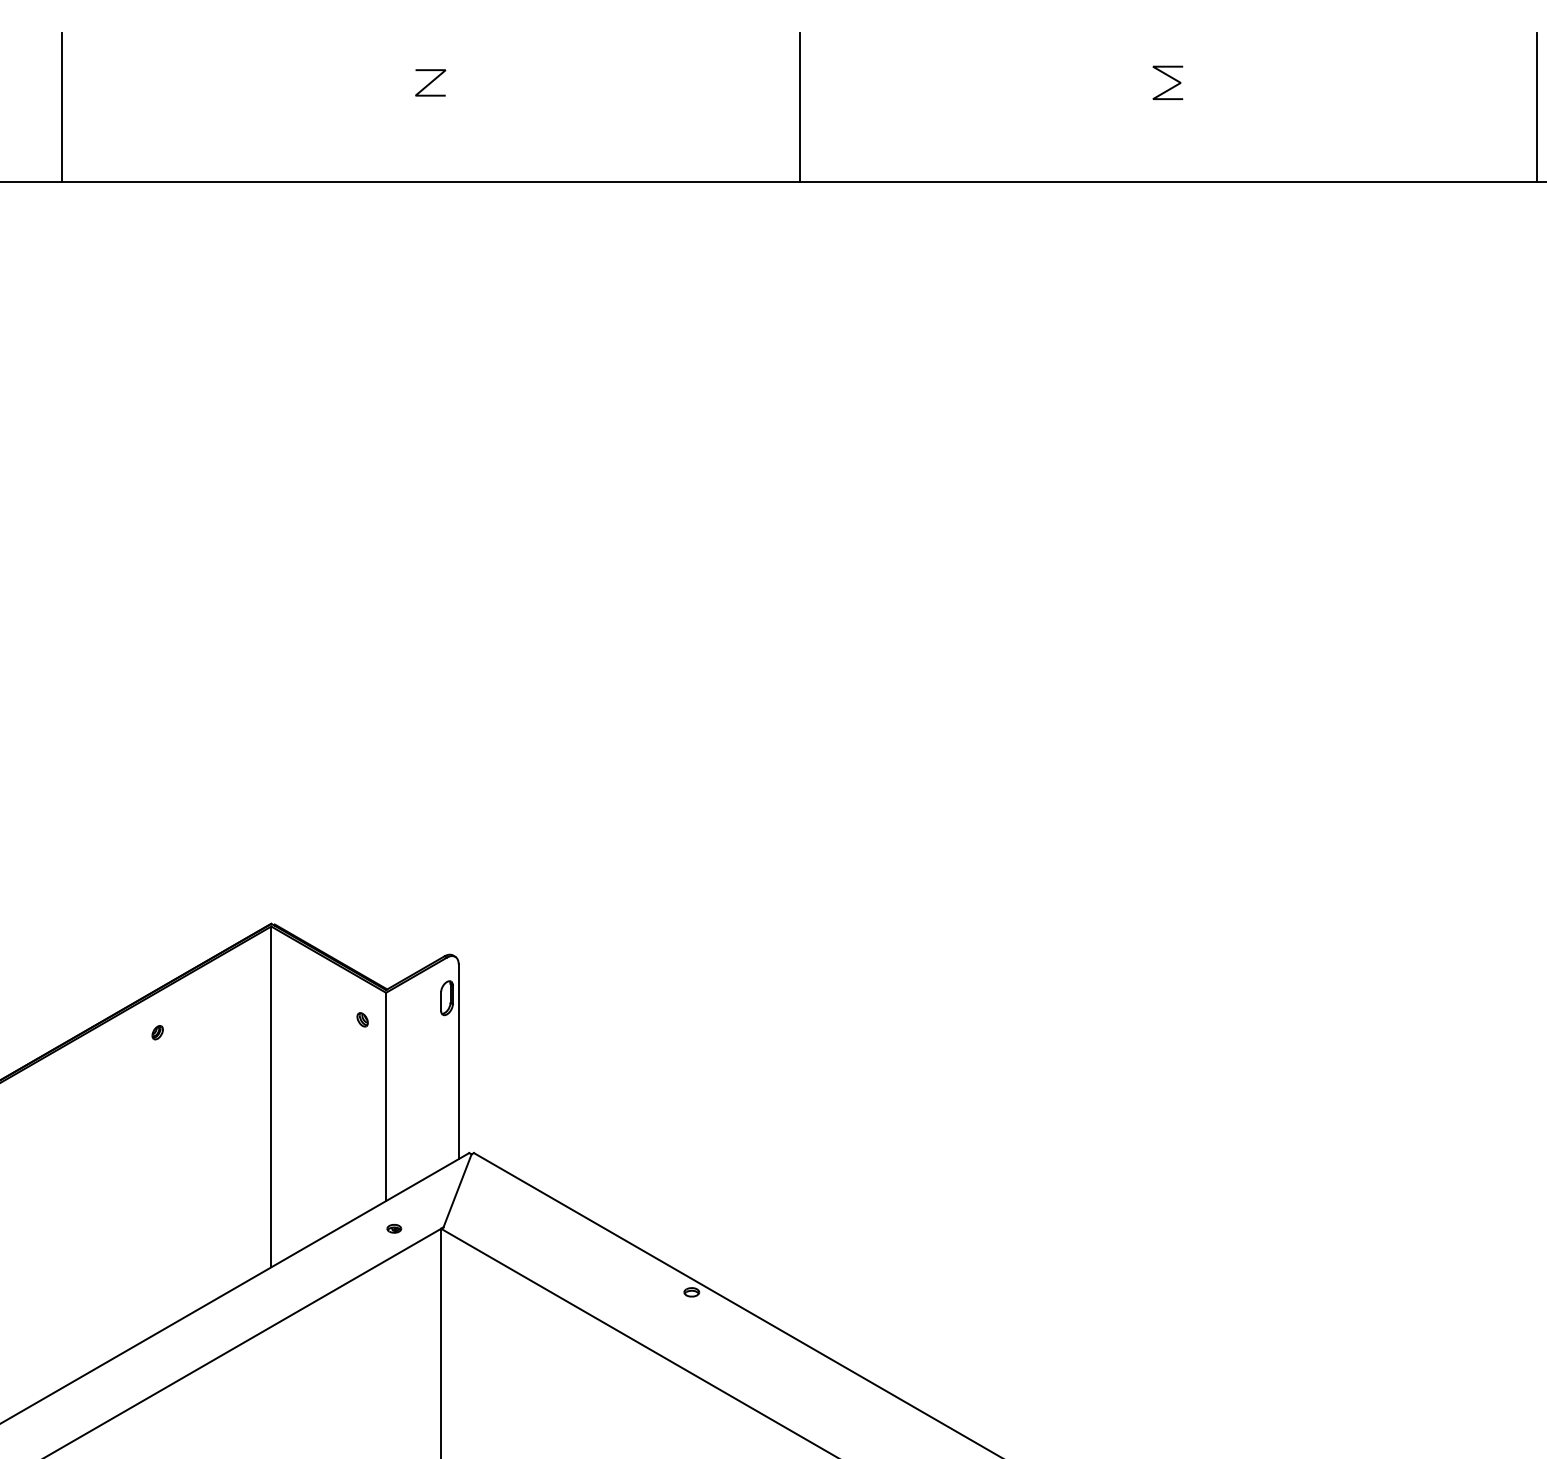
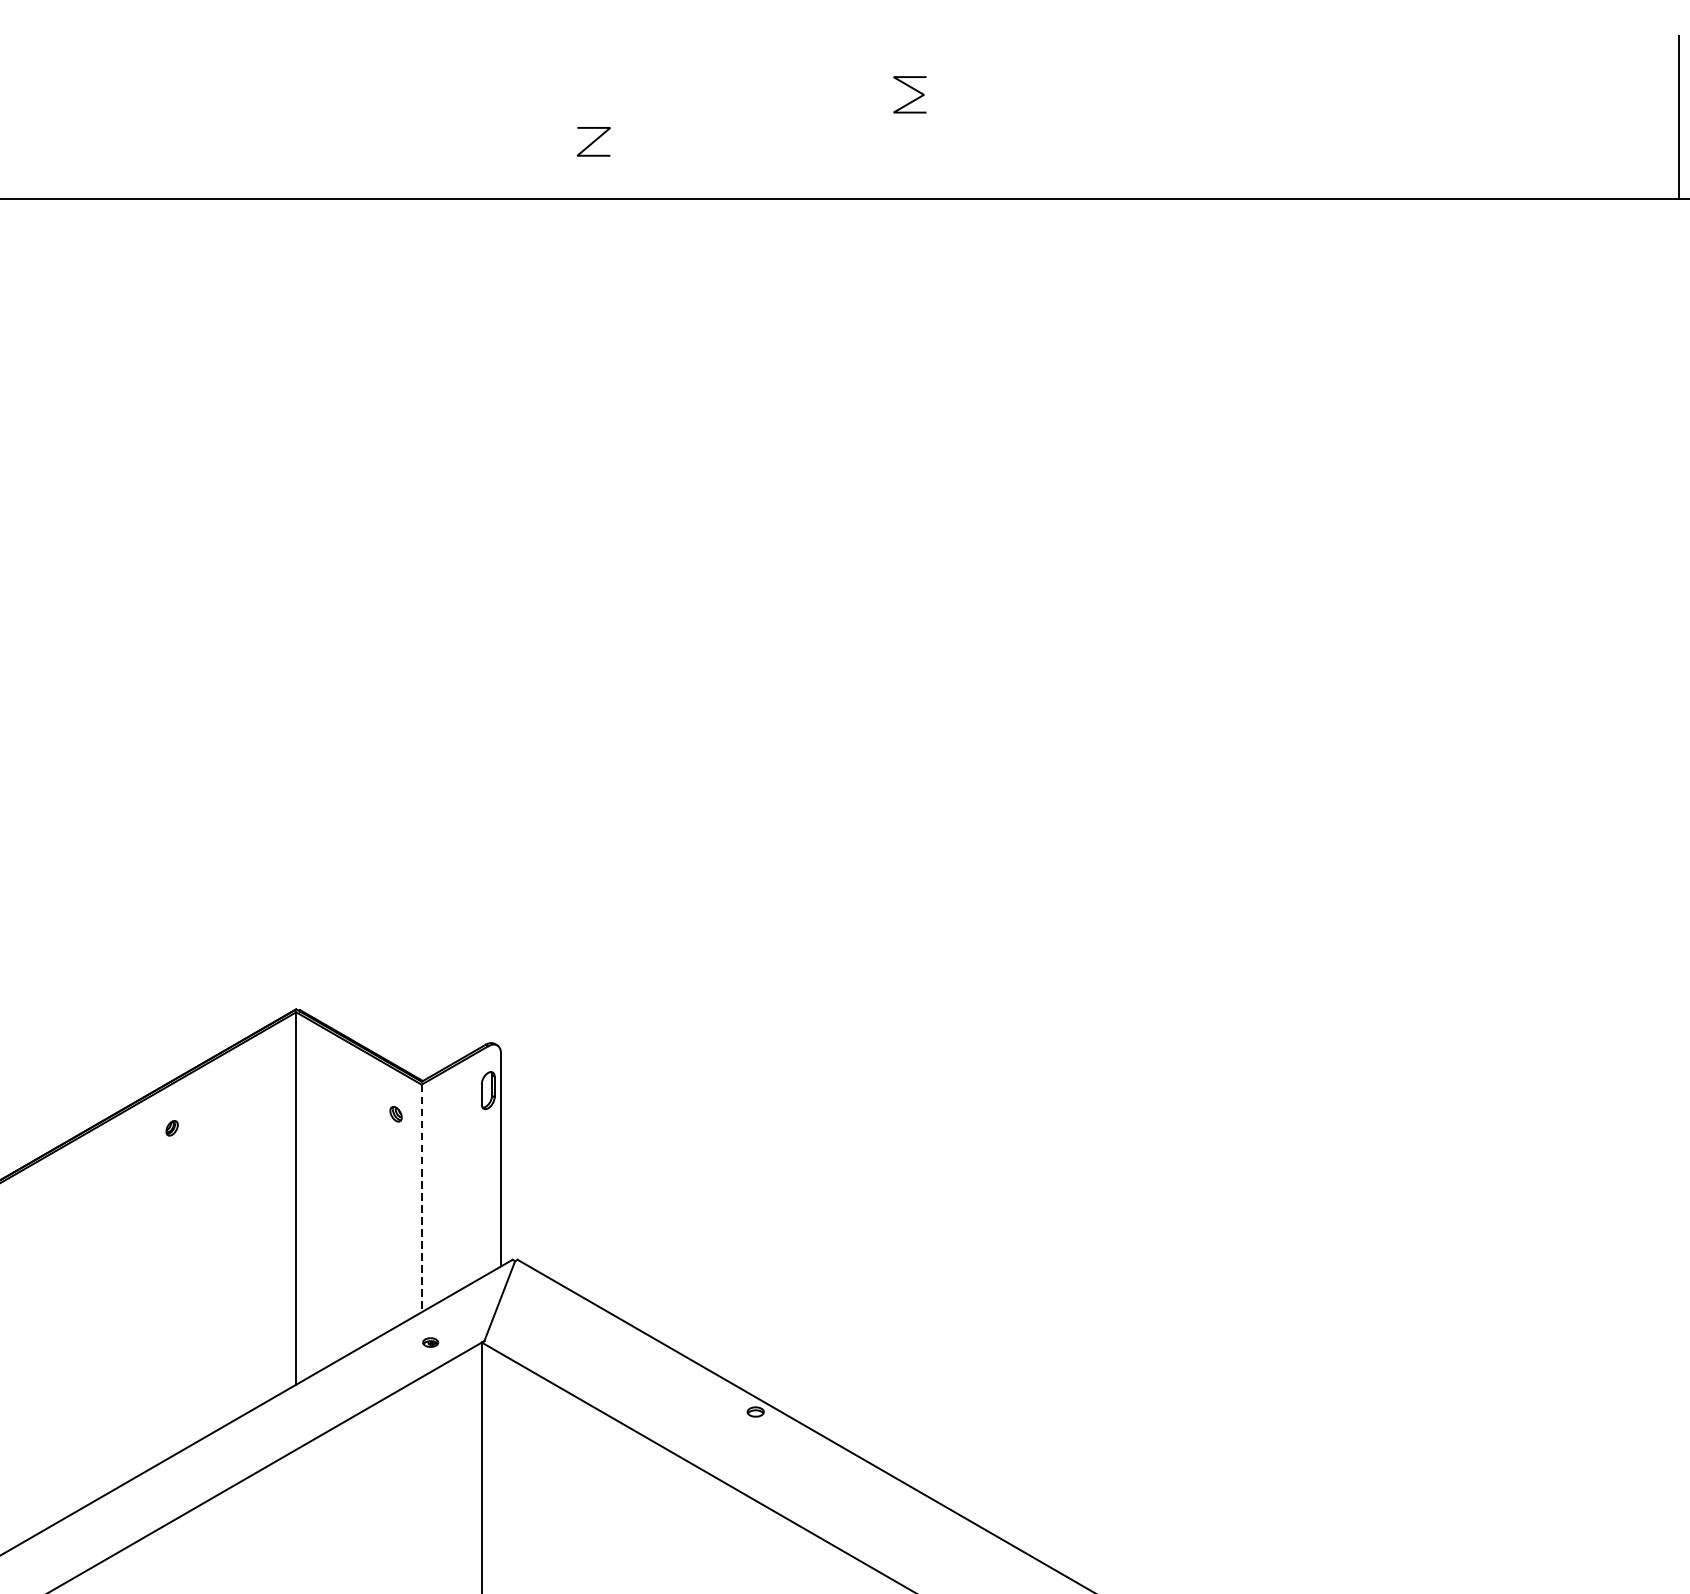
line: (1169, 77) -> (911, 88), moved
line: (430, 82) -> (593, 141), moved
line: (62, 107) -> (68, 117), removed
line: (799, 107) -> (873, 117), removed
line: (386, 1097) -> (422, 1199), solid -> dashed

